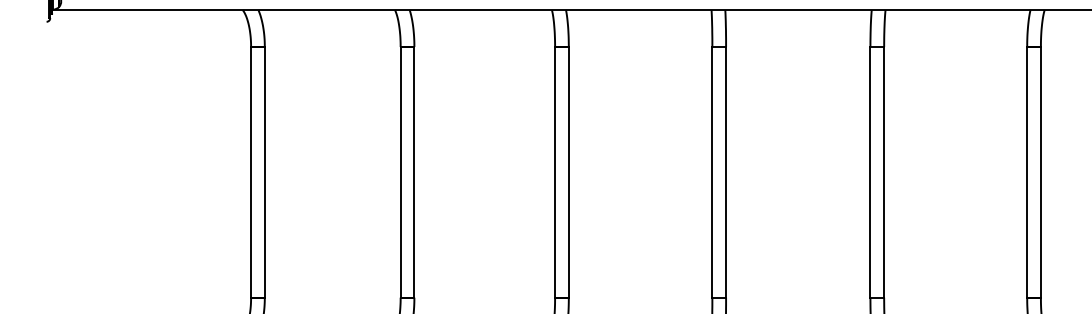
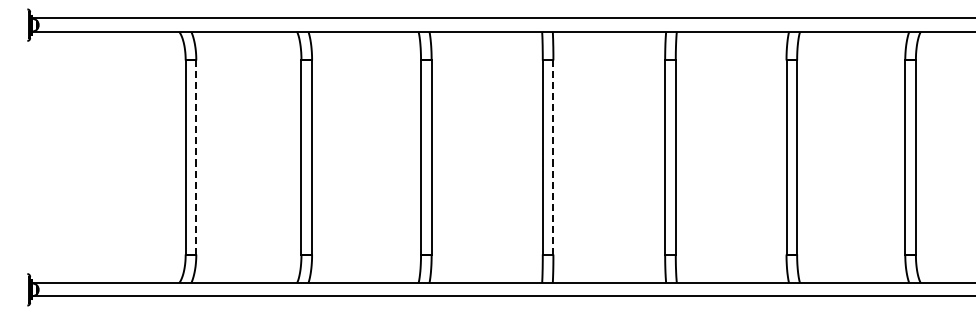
line: (265, 171) -> (196, 156), solid -> dashed
line: (726, 171) -> (553, 156), solid -> dashed

